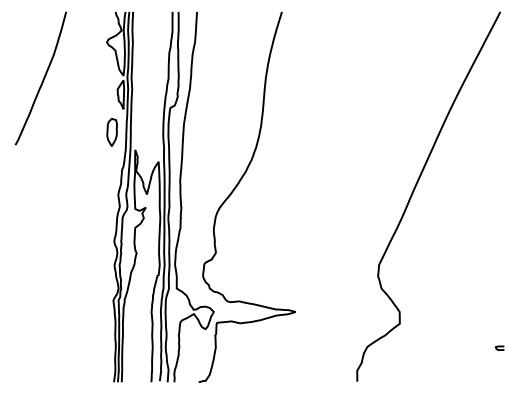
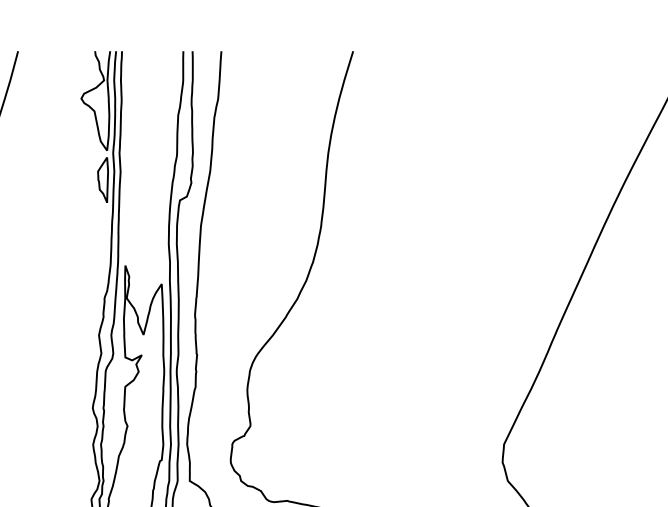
part: (111, 132) -> (88, 238), removed

